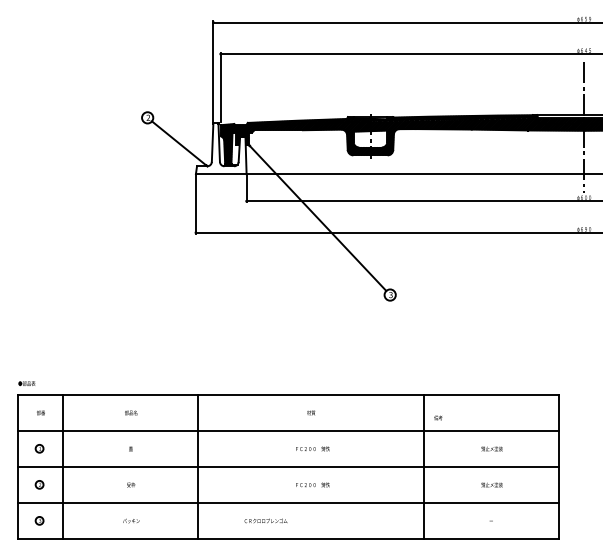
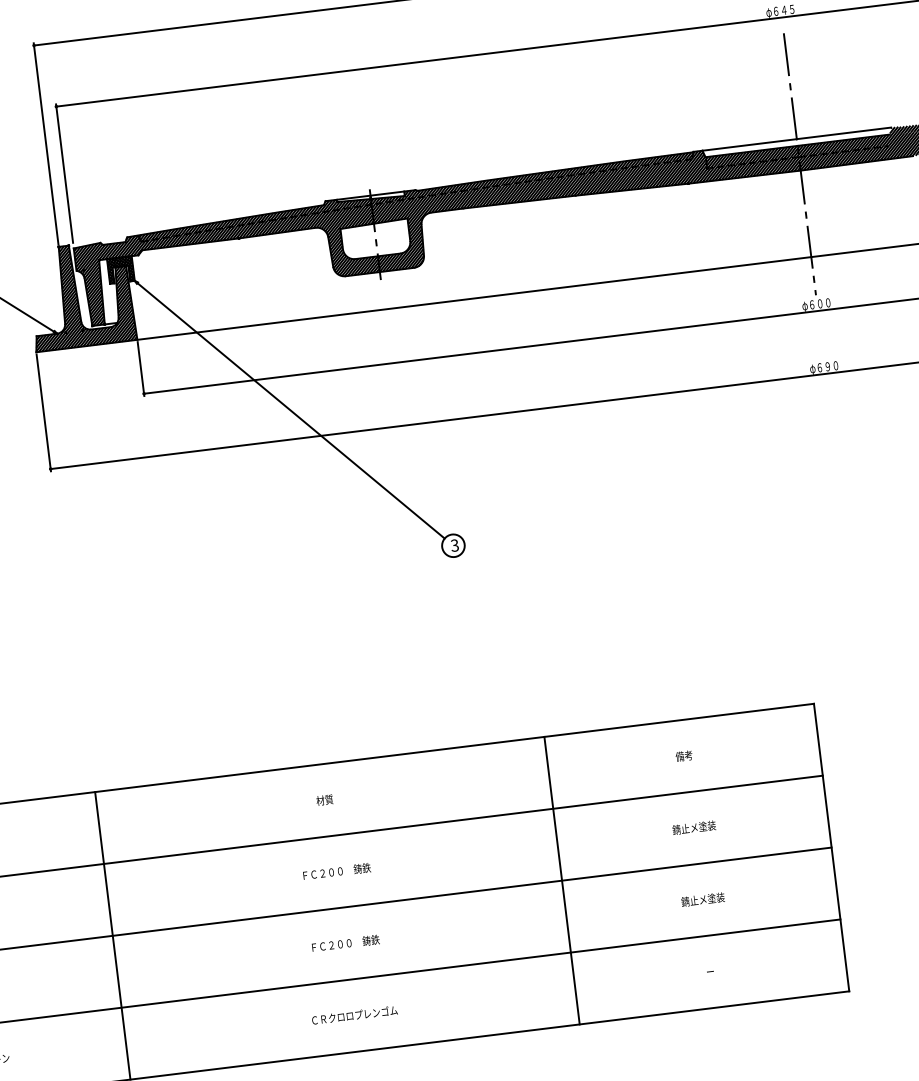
hatch: (220, 148) -> (79, 295), added
text: (438, 417) -> (684, 755), moved
text: (265, 520) -> (353, 1014), moved

